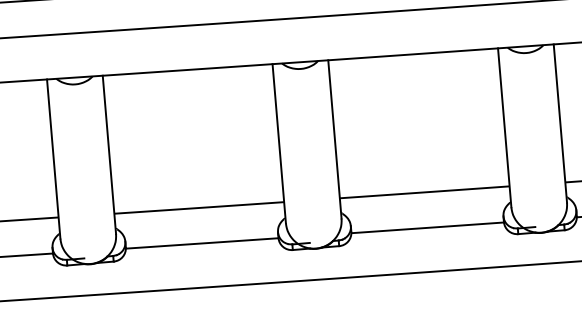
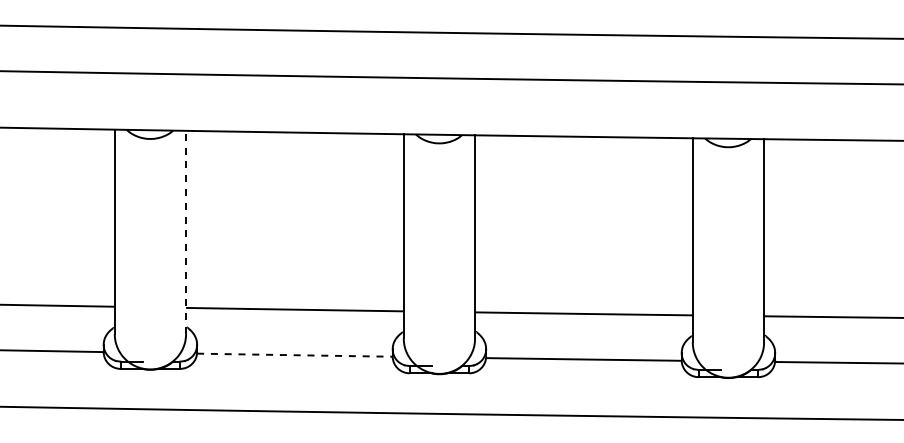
line: (109, 154) -> (186, 232), solid -> dashed
line: (201, 243) -> (294, 355), solid -> dashed

